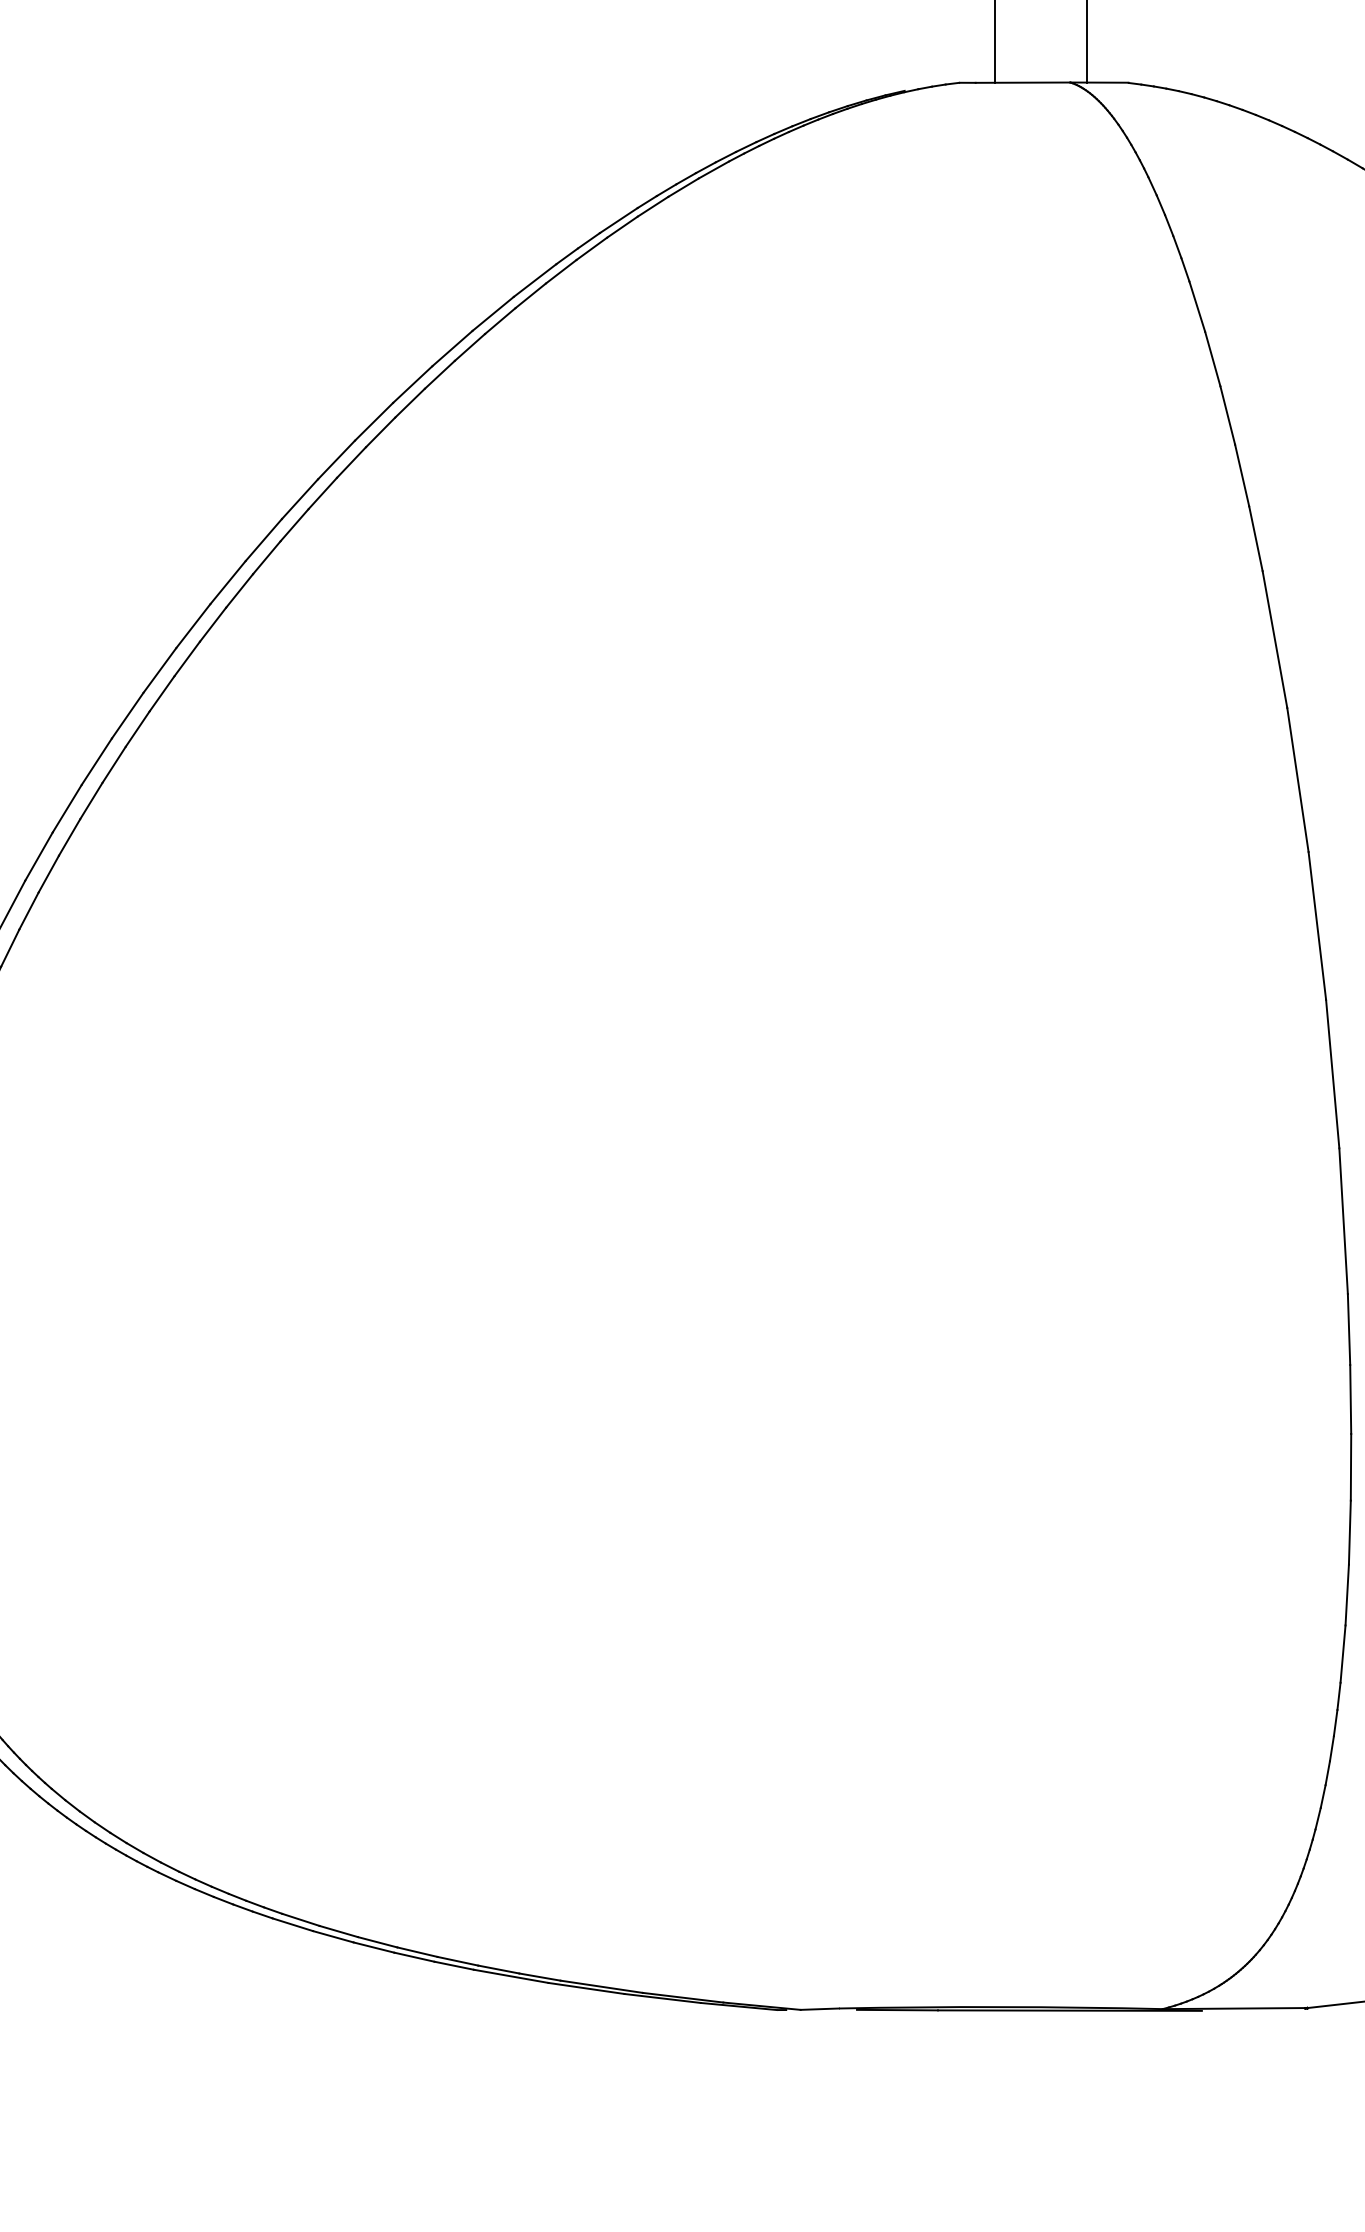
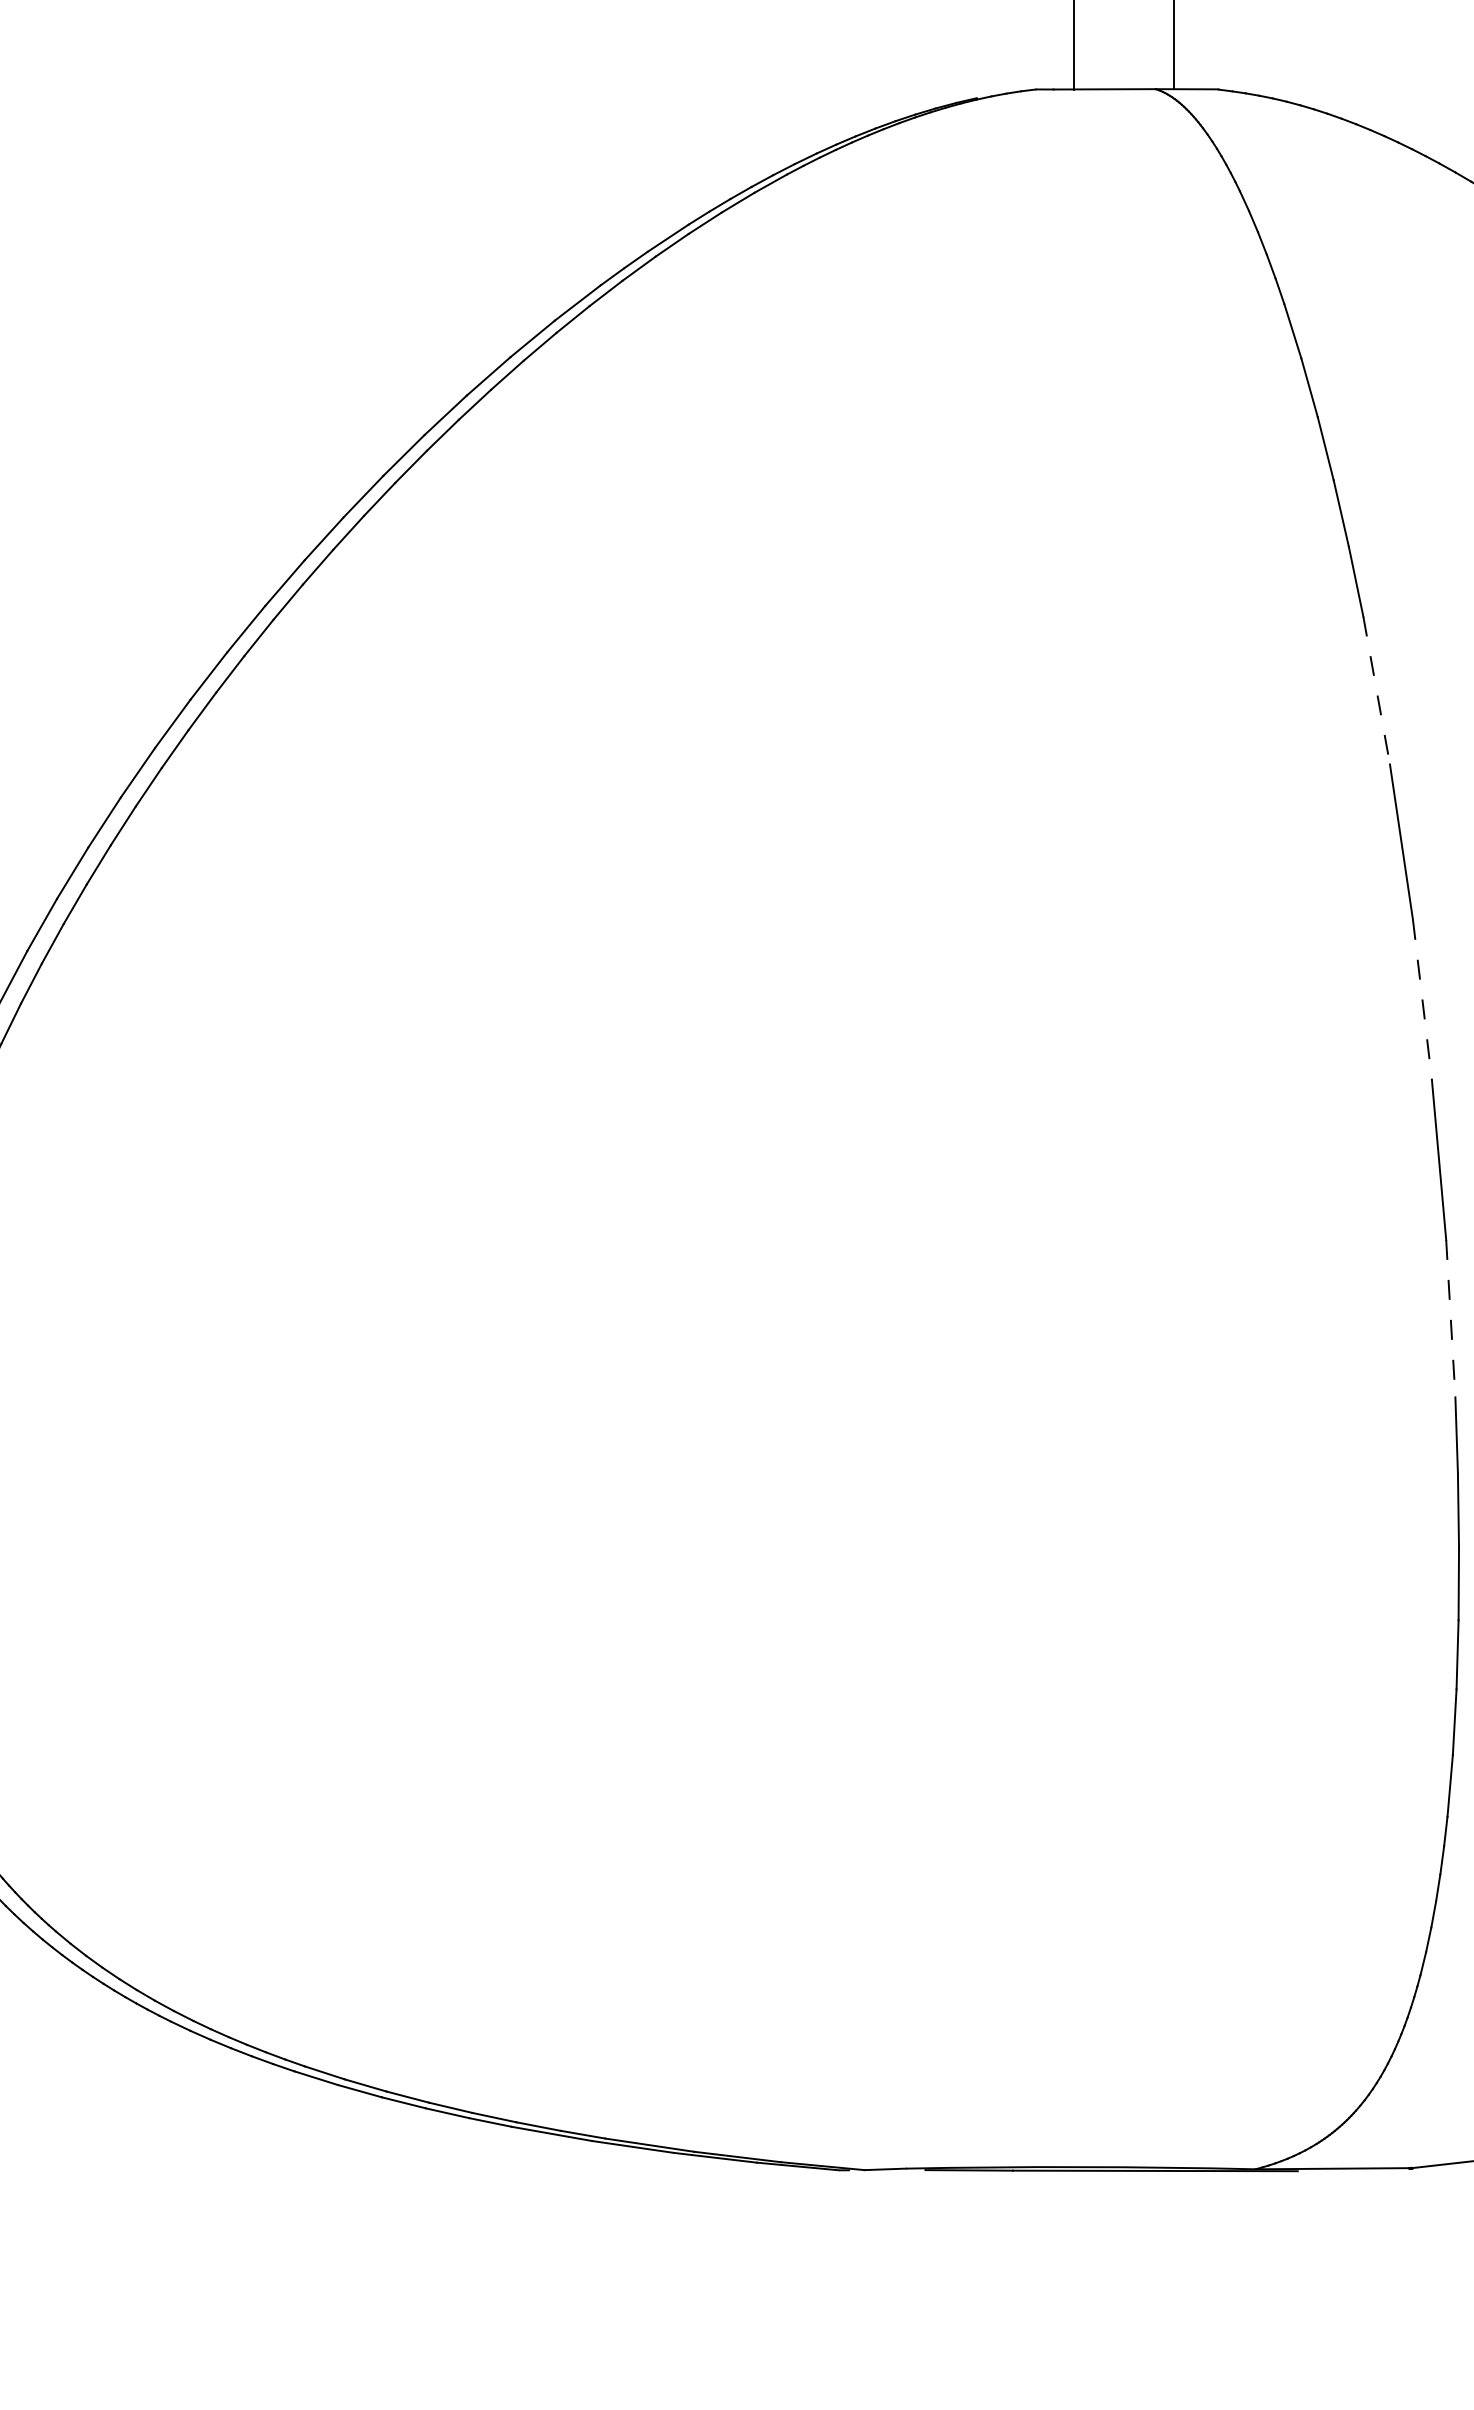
line: (1274, 639) -> (1376, 690), solid -> dashed
line: (1317, 926) -> (1422, 1000), solid -> dashed
line: (1343, 1221) -> (1450, 1318), solid -> dashed

